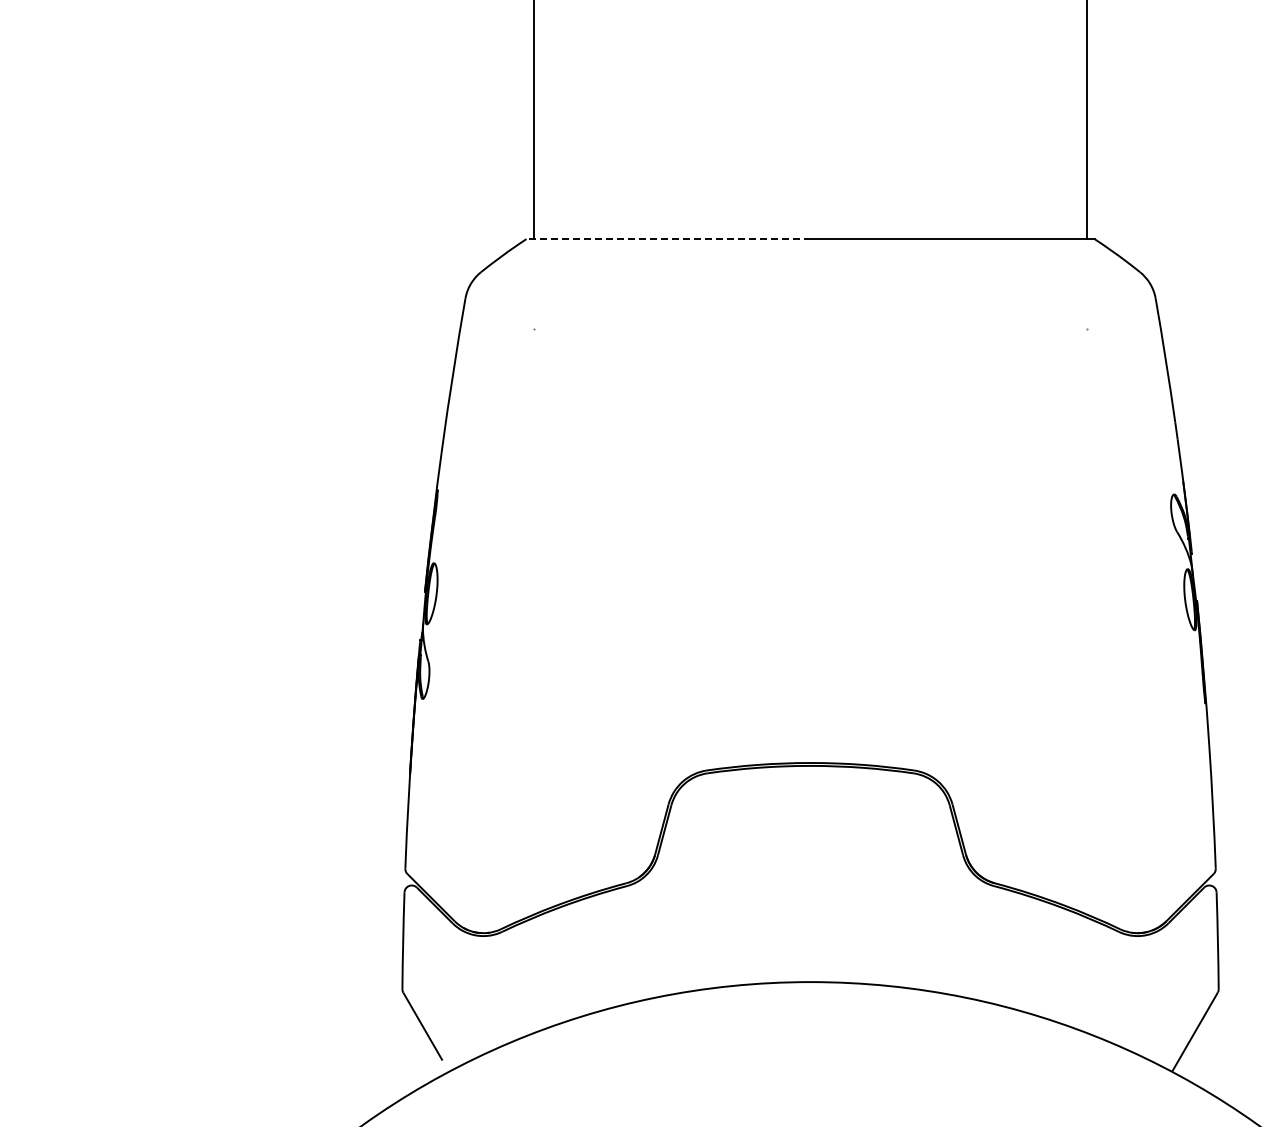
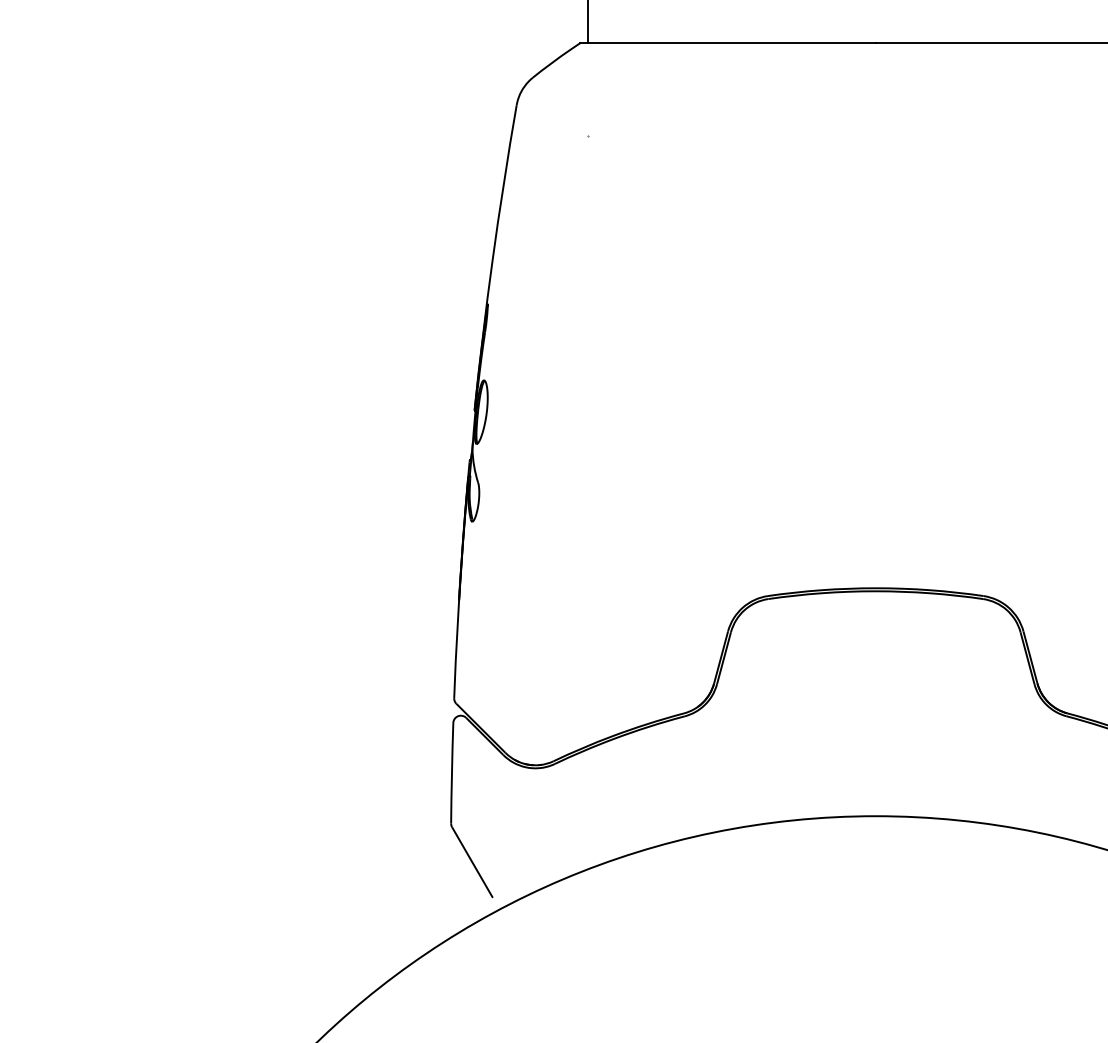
line: (668, 239) -> (727, 43), dashed -> solid

